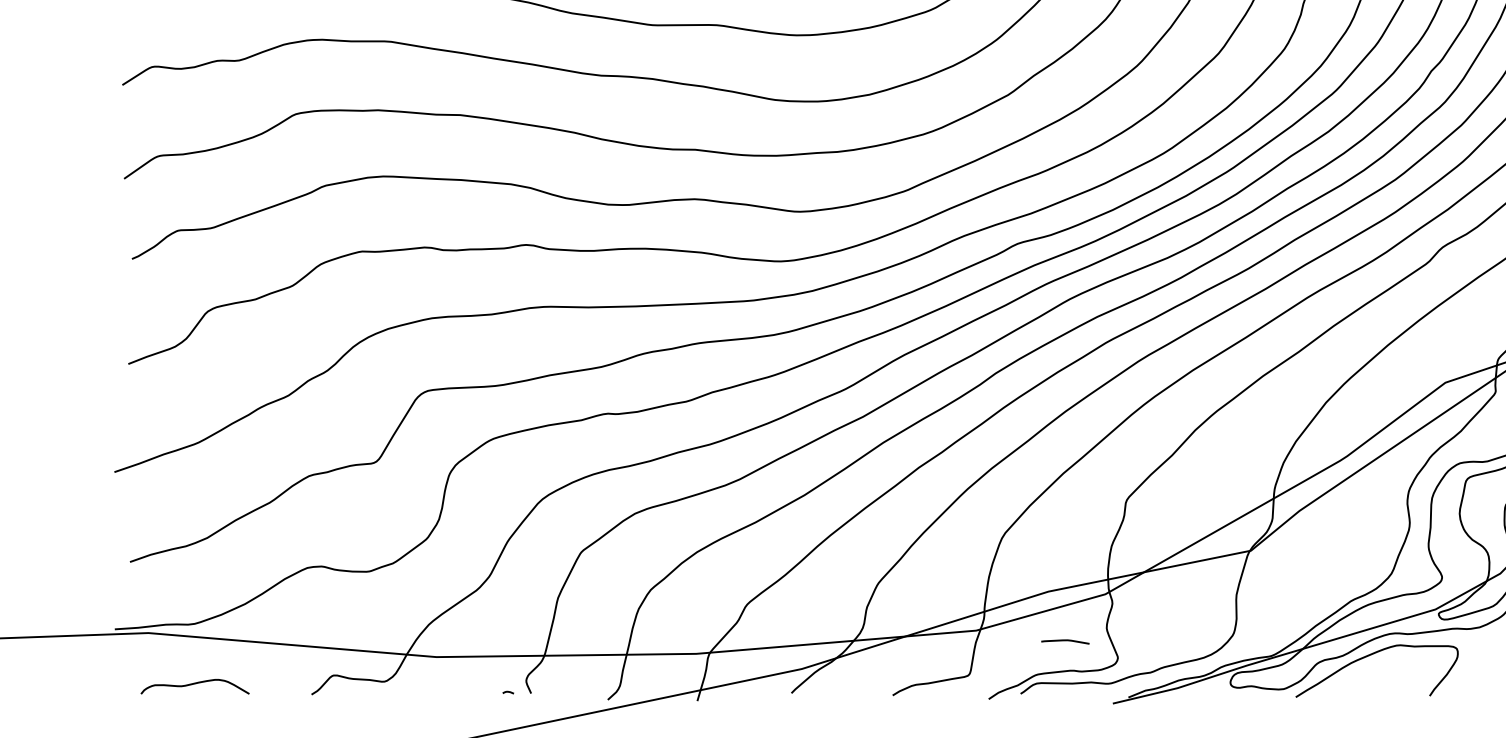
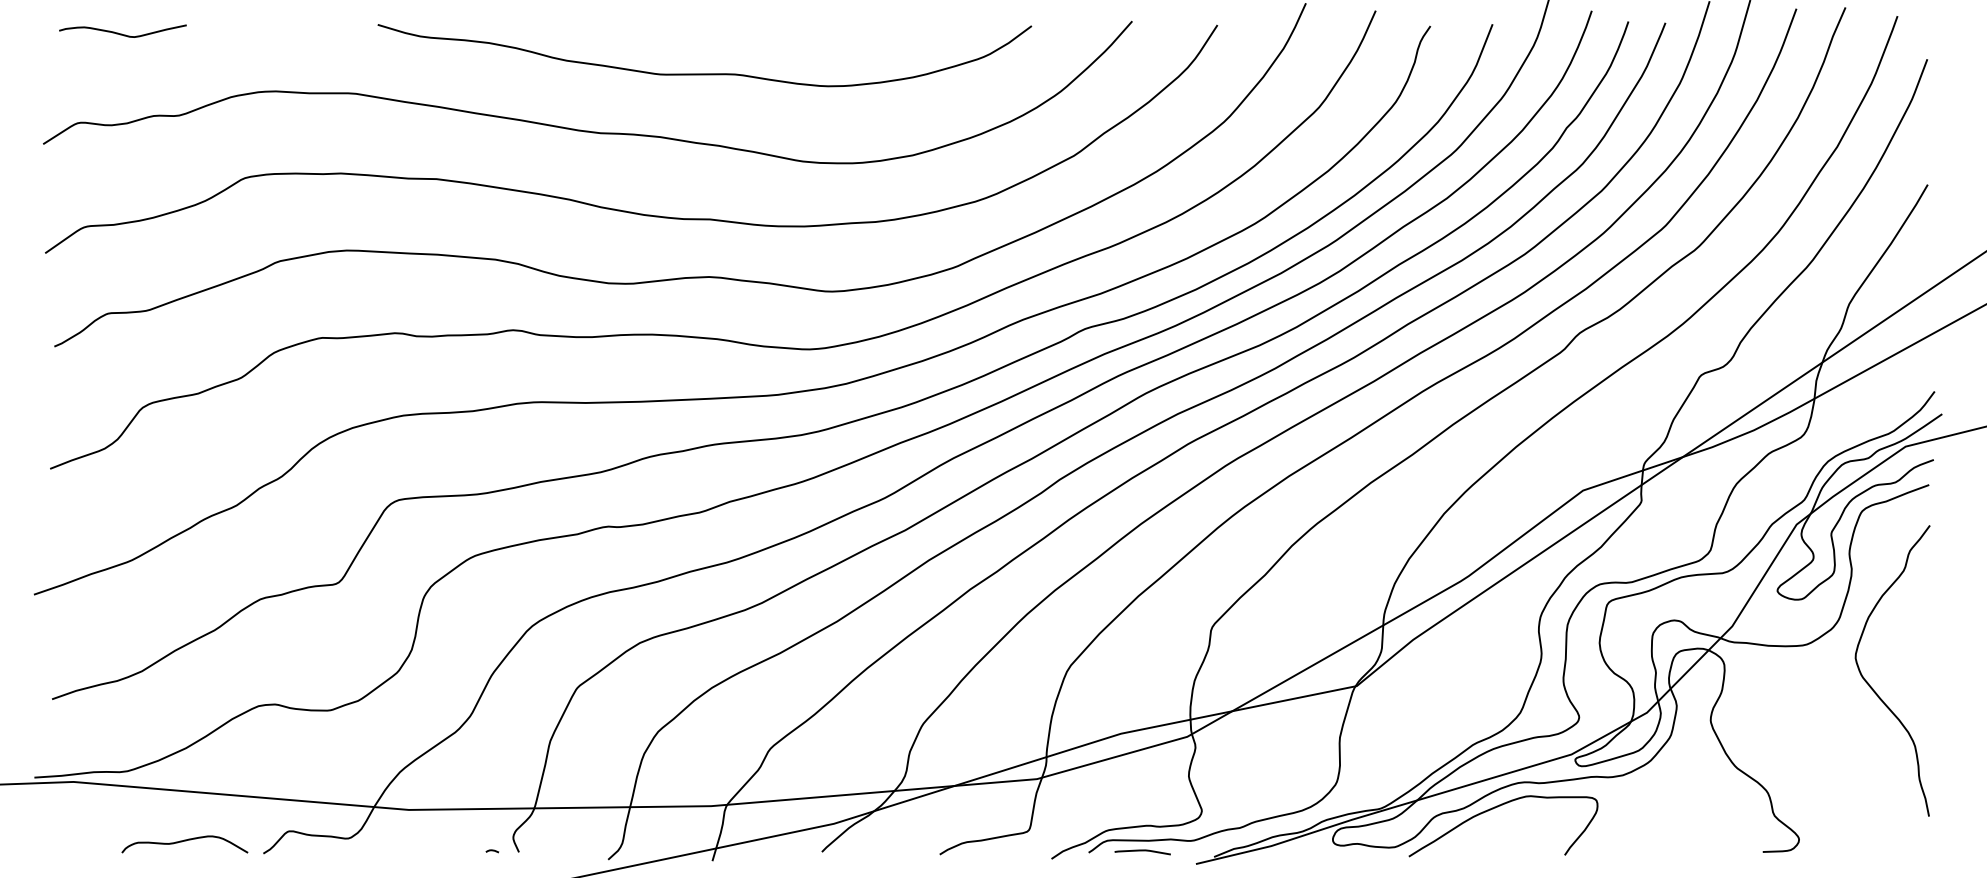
curve: (1065, 641) -> (1142, 851), moved
curve: (193, 685) -> (182, 842), moved

